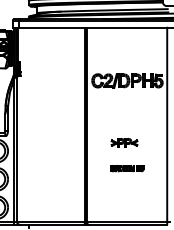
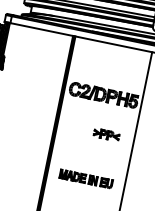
part: (124, 142) -> (106, 134), moved
part: (127, 168) -> (86, 179), size x1.67

